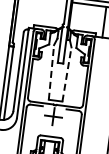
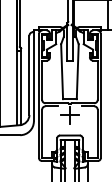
line: (51, 72) -> (62, 71), dashed -> solid
line: (66, 74) -> (77, 71), dashed -> solid

